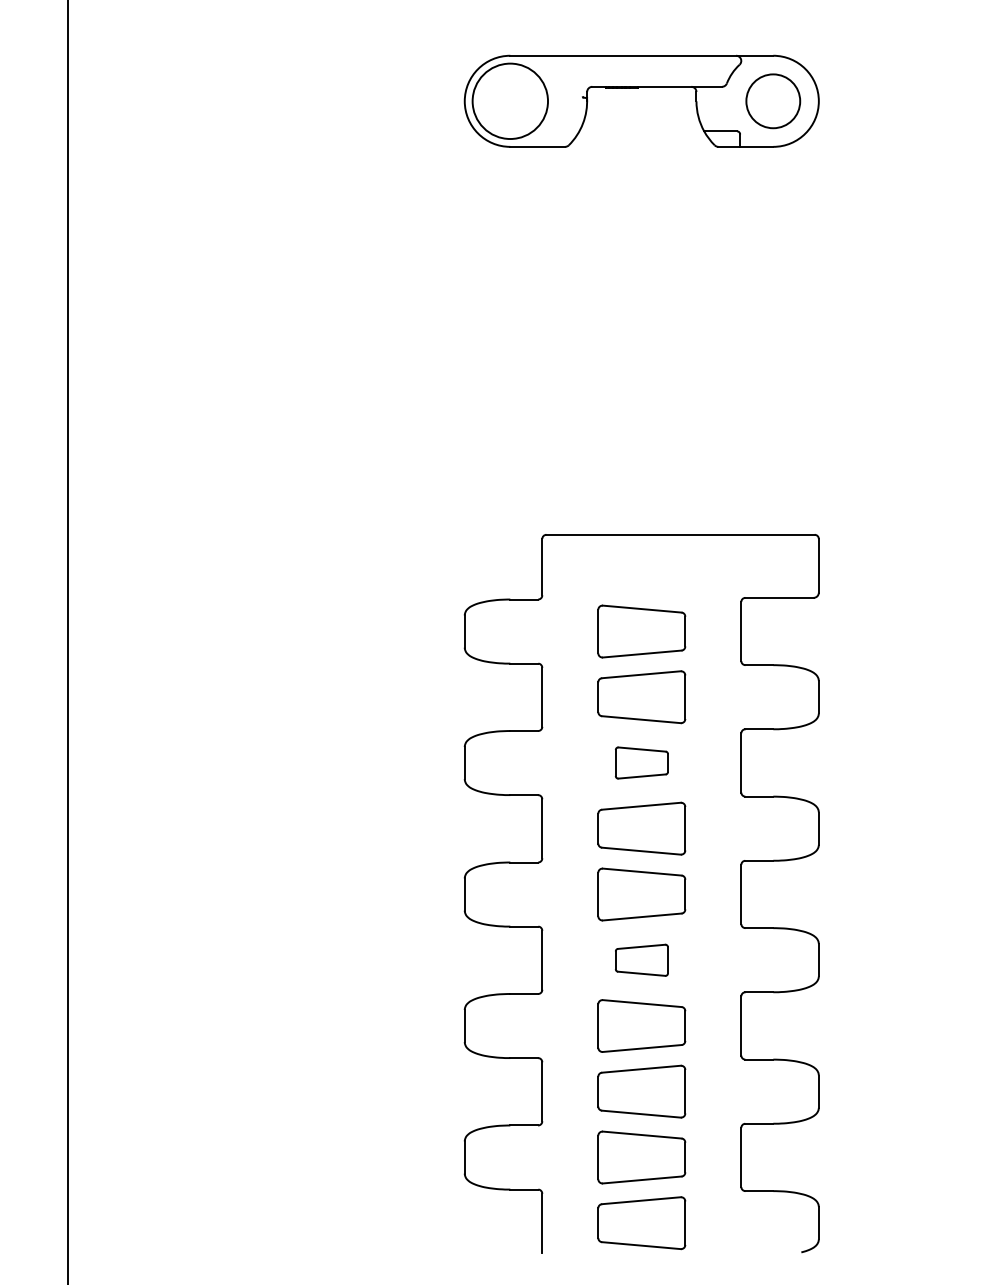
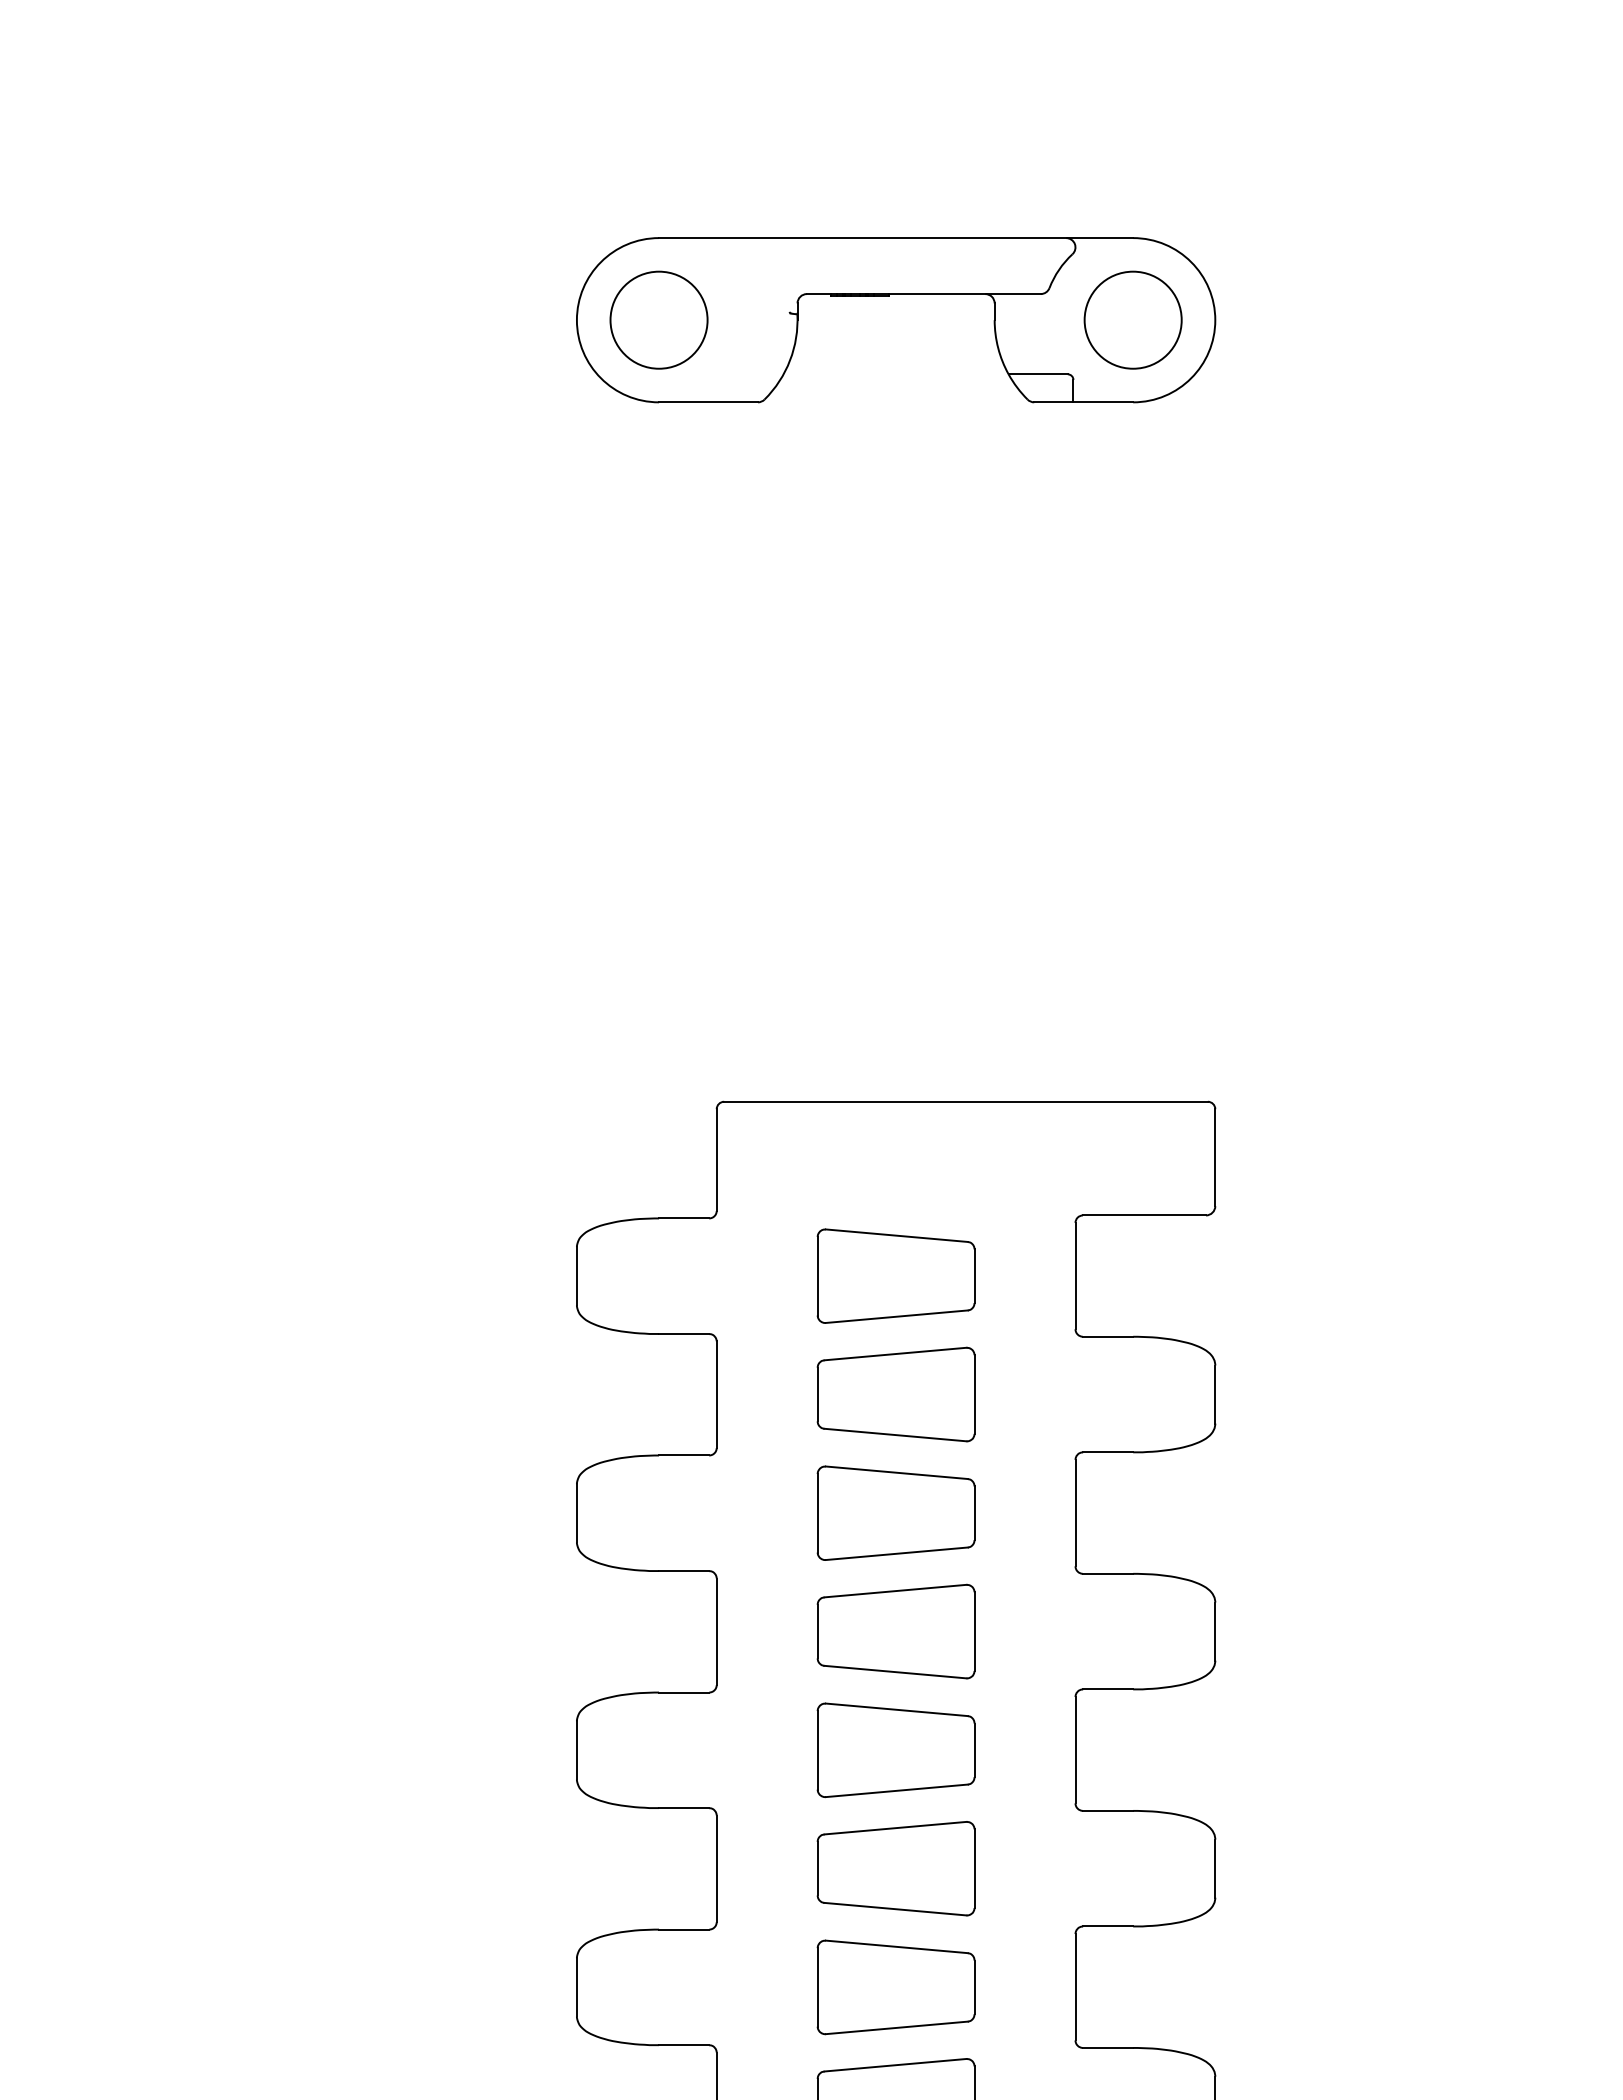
circle: (510, 101) -> (659, 320), size x0.71
part: (641, 762) -> (895, 1512), size x1.67
part: (641, 960) -> (895, 1869), size x1.67

